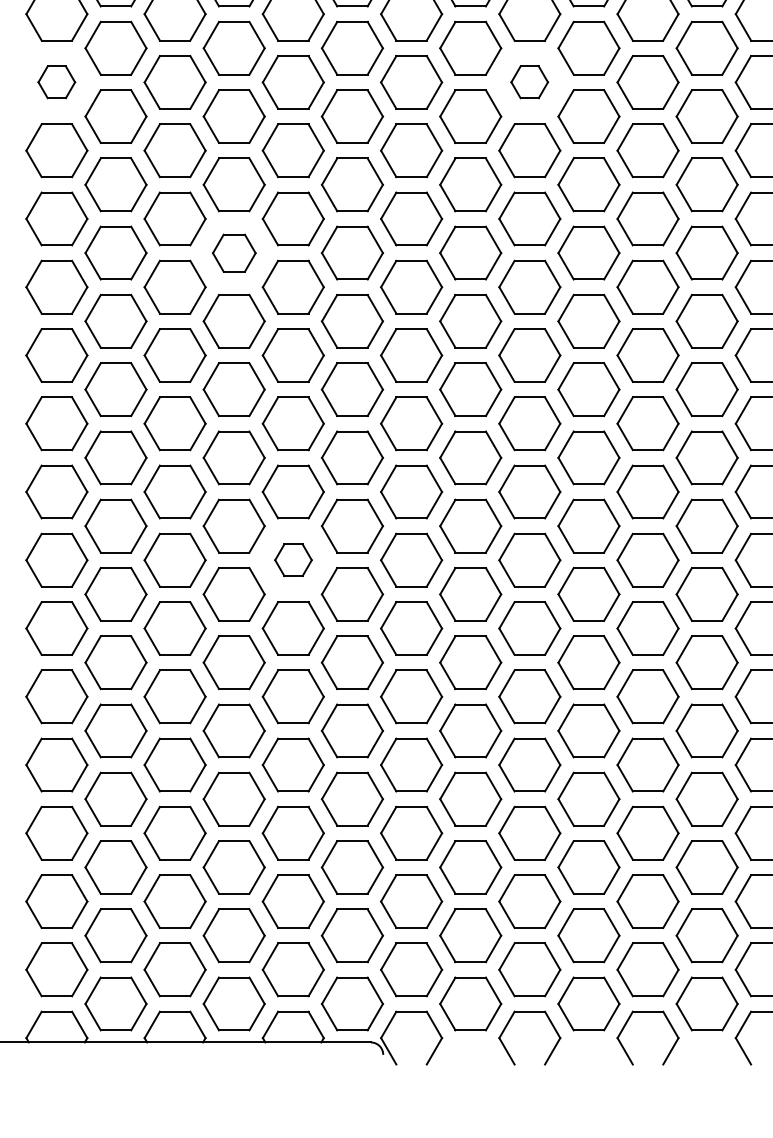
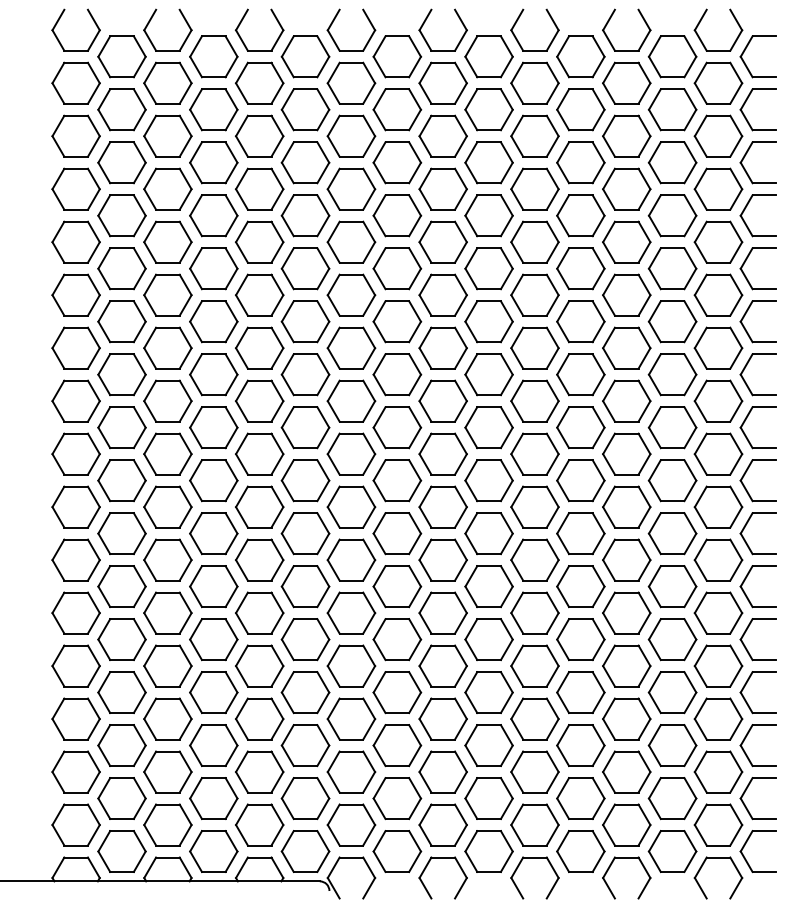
part: (56, 81) -> (75, 135), size x1.67
part: (528, 81) -> (442, 135), size x1.67
part: (233, 252) -> (213, 268), size x1.43
part: (293, 559) -> (259, 506), size x1.67

